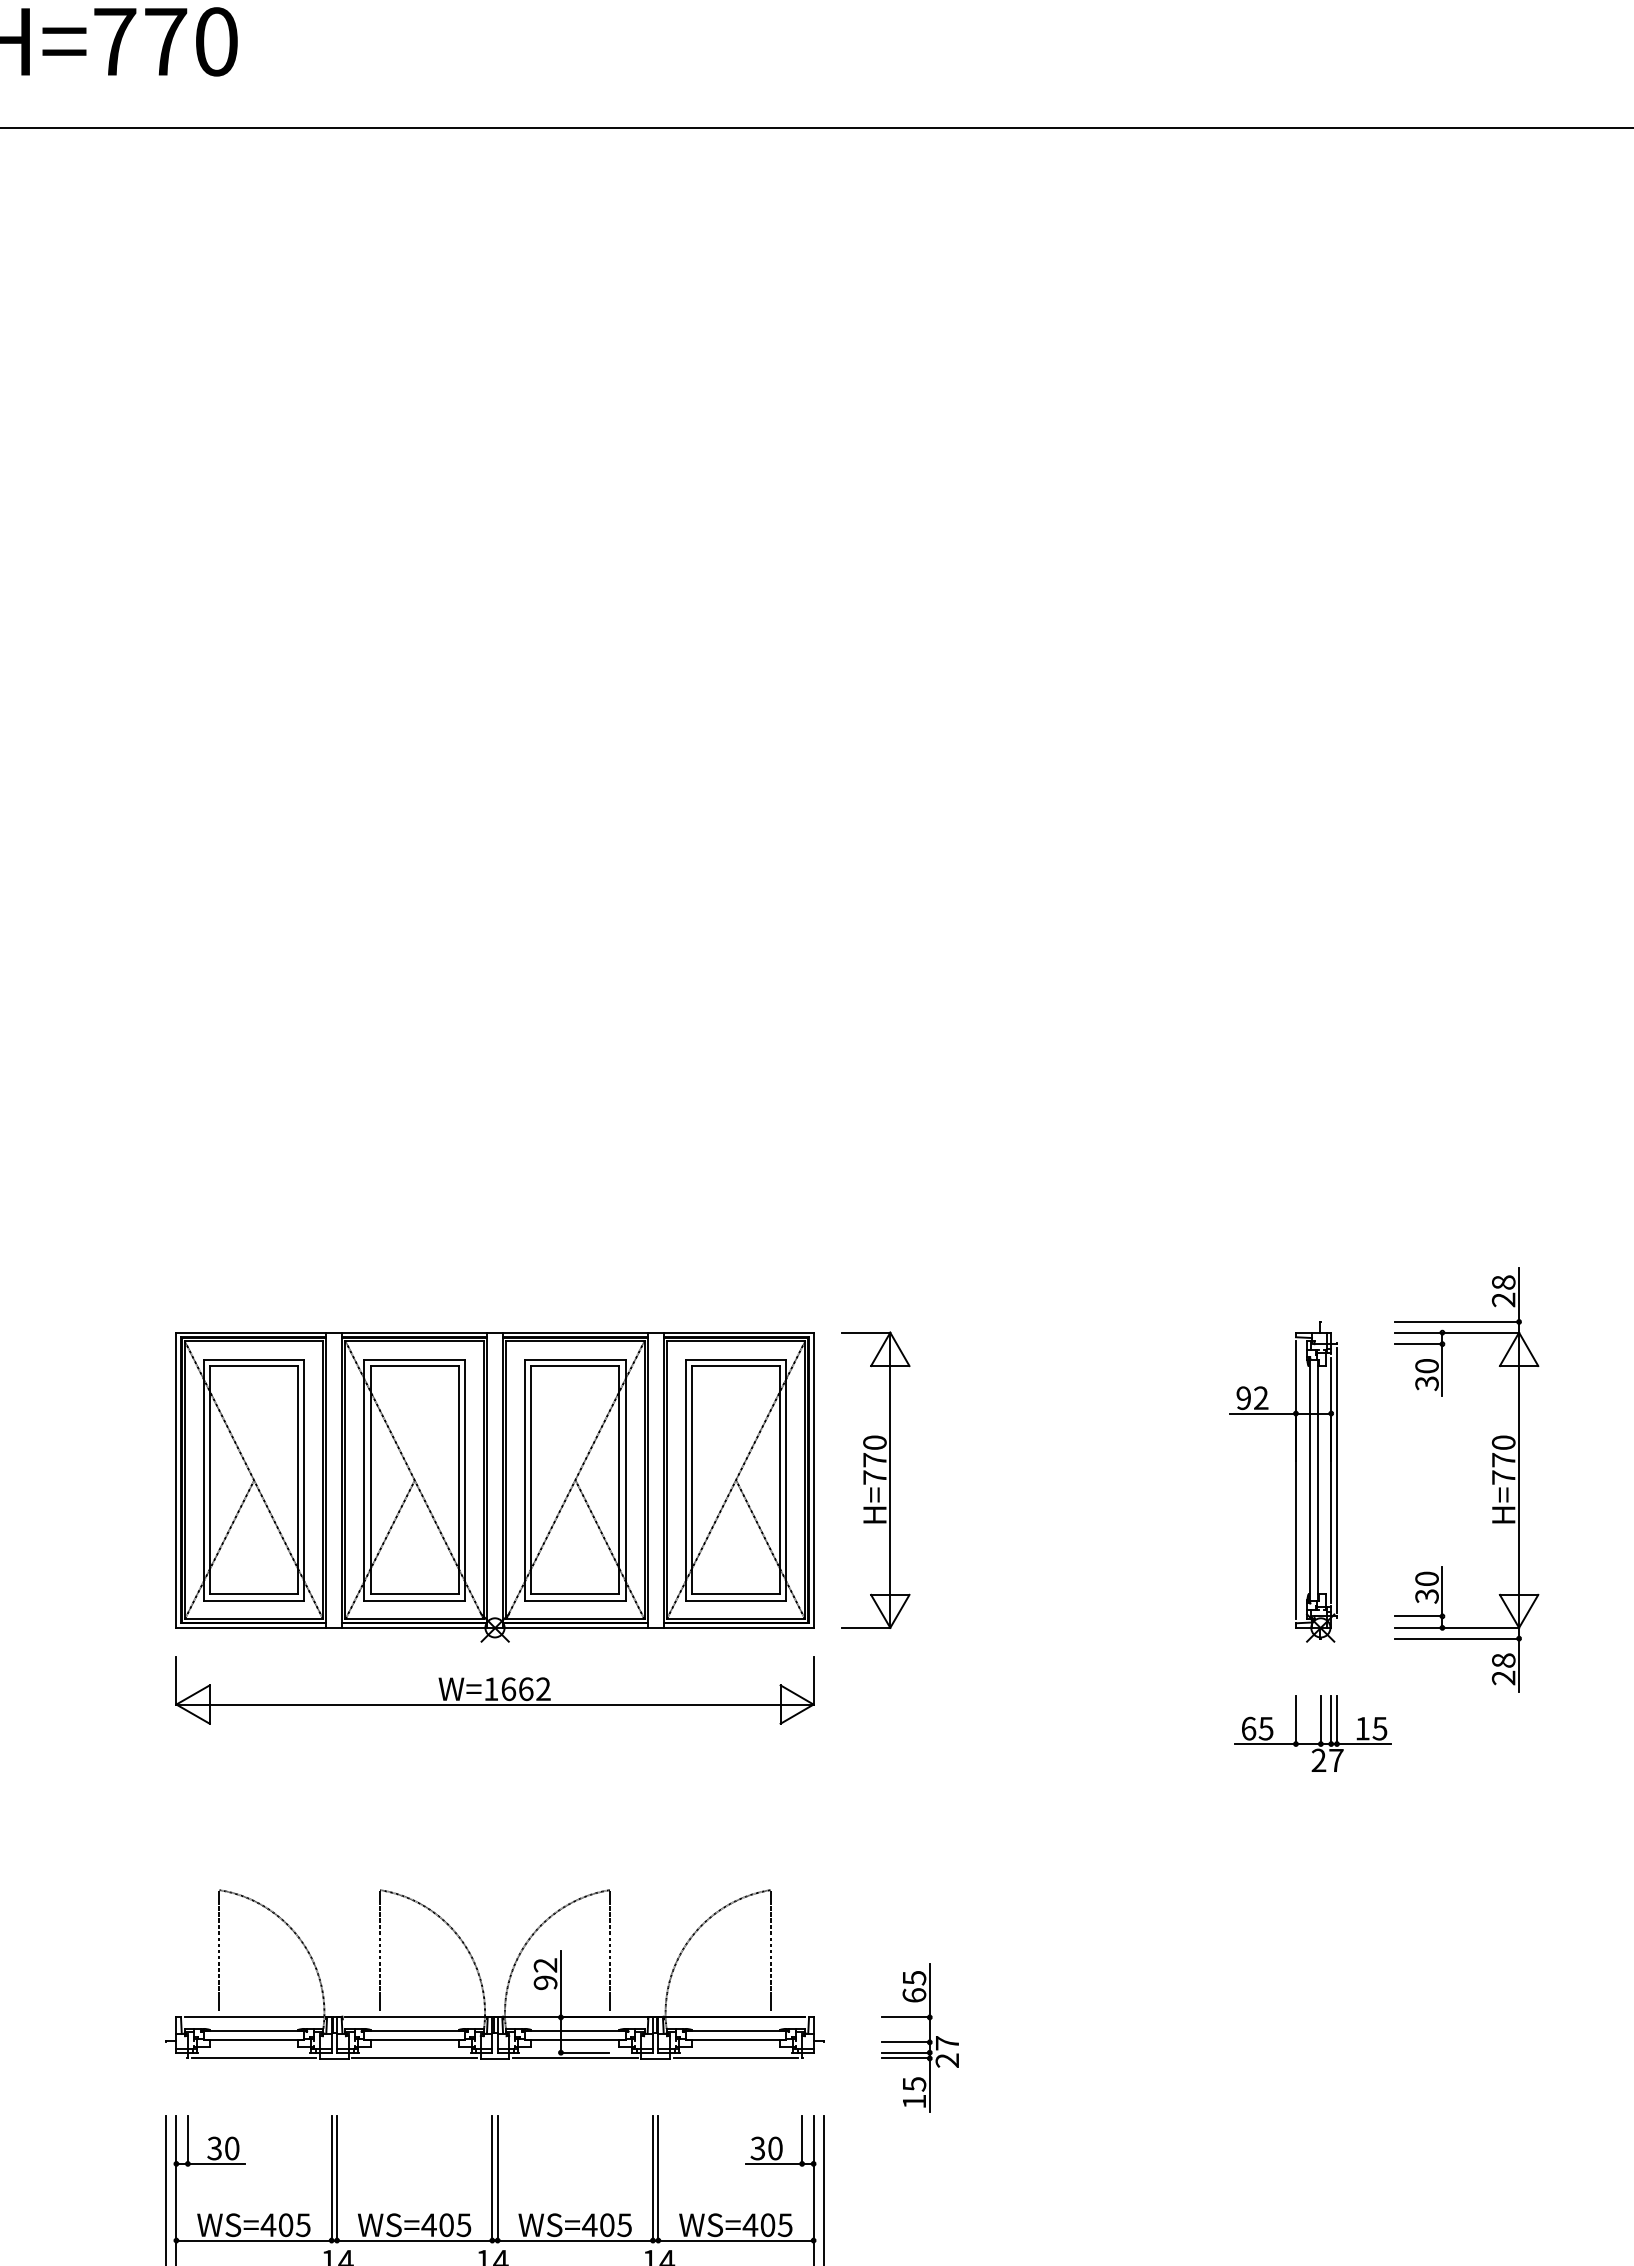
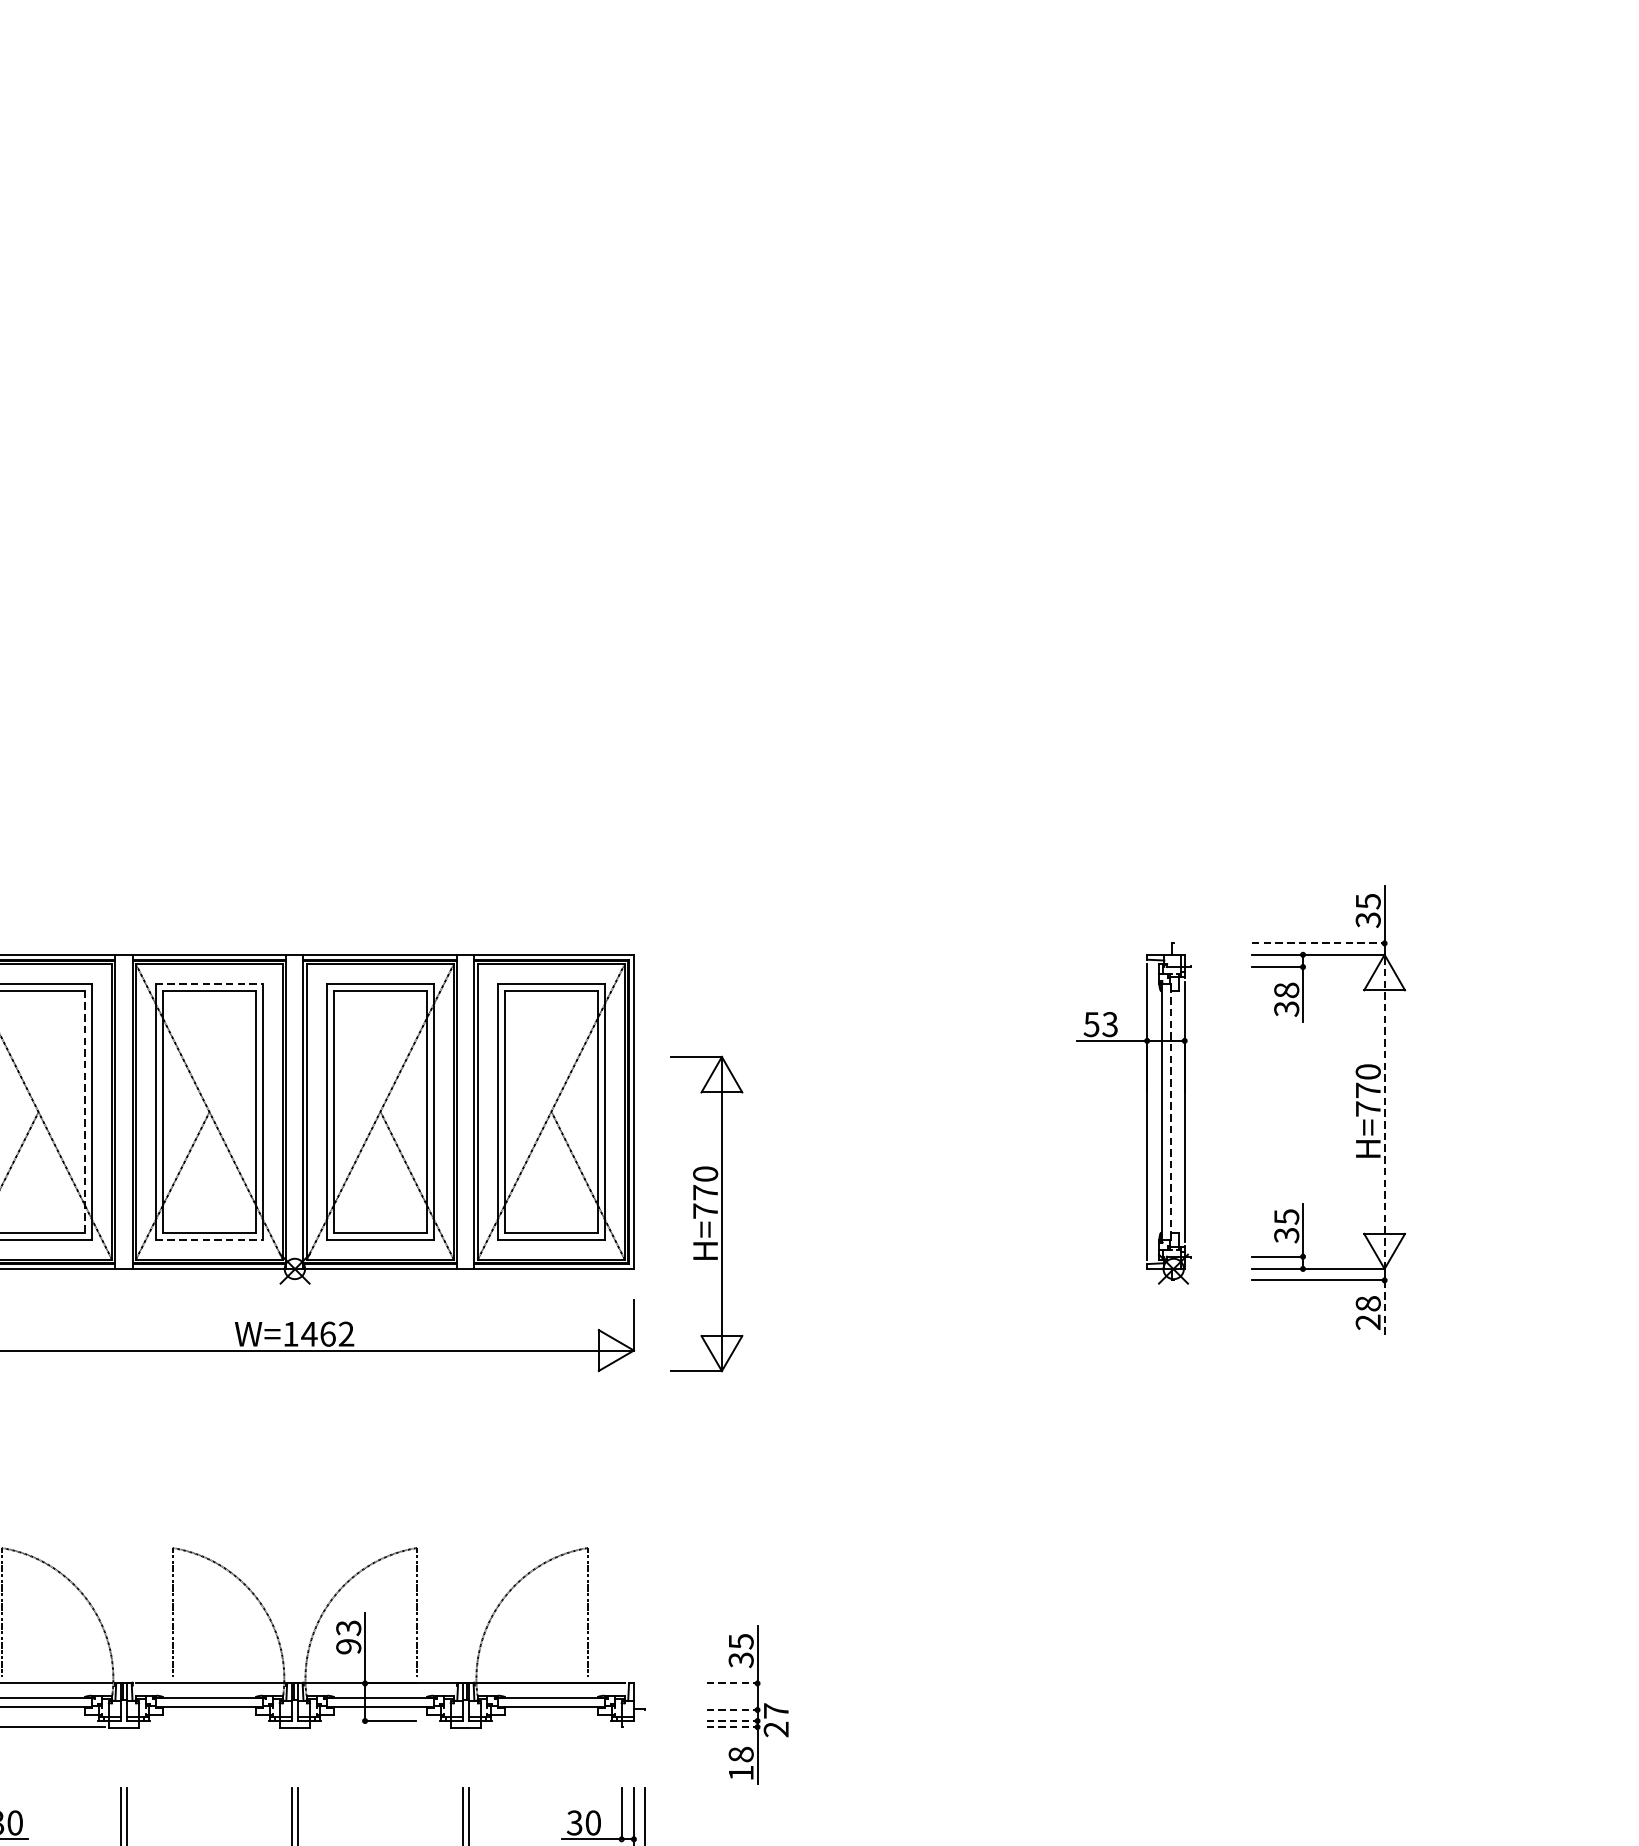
text: (1503, 1291) -> (1368, 911), 28 -> 35
line: (1457, 1321) -> (1319, 942), solid -> dashed
line: (415, 1359) -> (210, 983), solid -> dashed
text: (1426, 1365) -> (1286, 989), 30 -> 38
text: (1252, 1398) -> (1100, 1024), 92 -> 53
part: (875, 1479) -> (706, 1213), moved
line: (297, 1480) -> (84, 1112), solid -> dashed
line: (1318, 1480) -> (1171, 1112), solid -> dashed
line: (1336, 1480) -> (1190, 1112), removed
line: (1519, 1480) -> (1385, 1112), solid -> dashed
text: (1426, 1578) -> (1286, 1216), 30 -> 35
line: (415, 1600) -> (210, 1239), solid -> dashed
line: (1519, 1665) -> (1385, 1308), solid -> dashed
text: (508, 1689) -> (309, 1334), W=1662 -> W=1462
part: (1320, 1733) -> (1173, 1381), removed
text: (545, 1965) -> (348, 1628), 92 -> 93
text: (914, 1995) -> (741, 1660), 65 -> 35
line: (905, 2017) -> (731, 1683), solid -> dashed
line: (905, 2042) -> (731, 1710), solid -> dashed
line: (905, 2052) -> (731, 1720), solid -> dashed
line: (414, 2058) -> (209, 1727), removed
line: (575, 2058) -> (380, 1727), removed
line: (735, 2058) -> (550, 1727), removed
line: (905, 2058) -> (731, 1727), solid -> dashed
text: (914, 2084) -> (741, 1754), 15 -> 18

